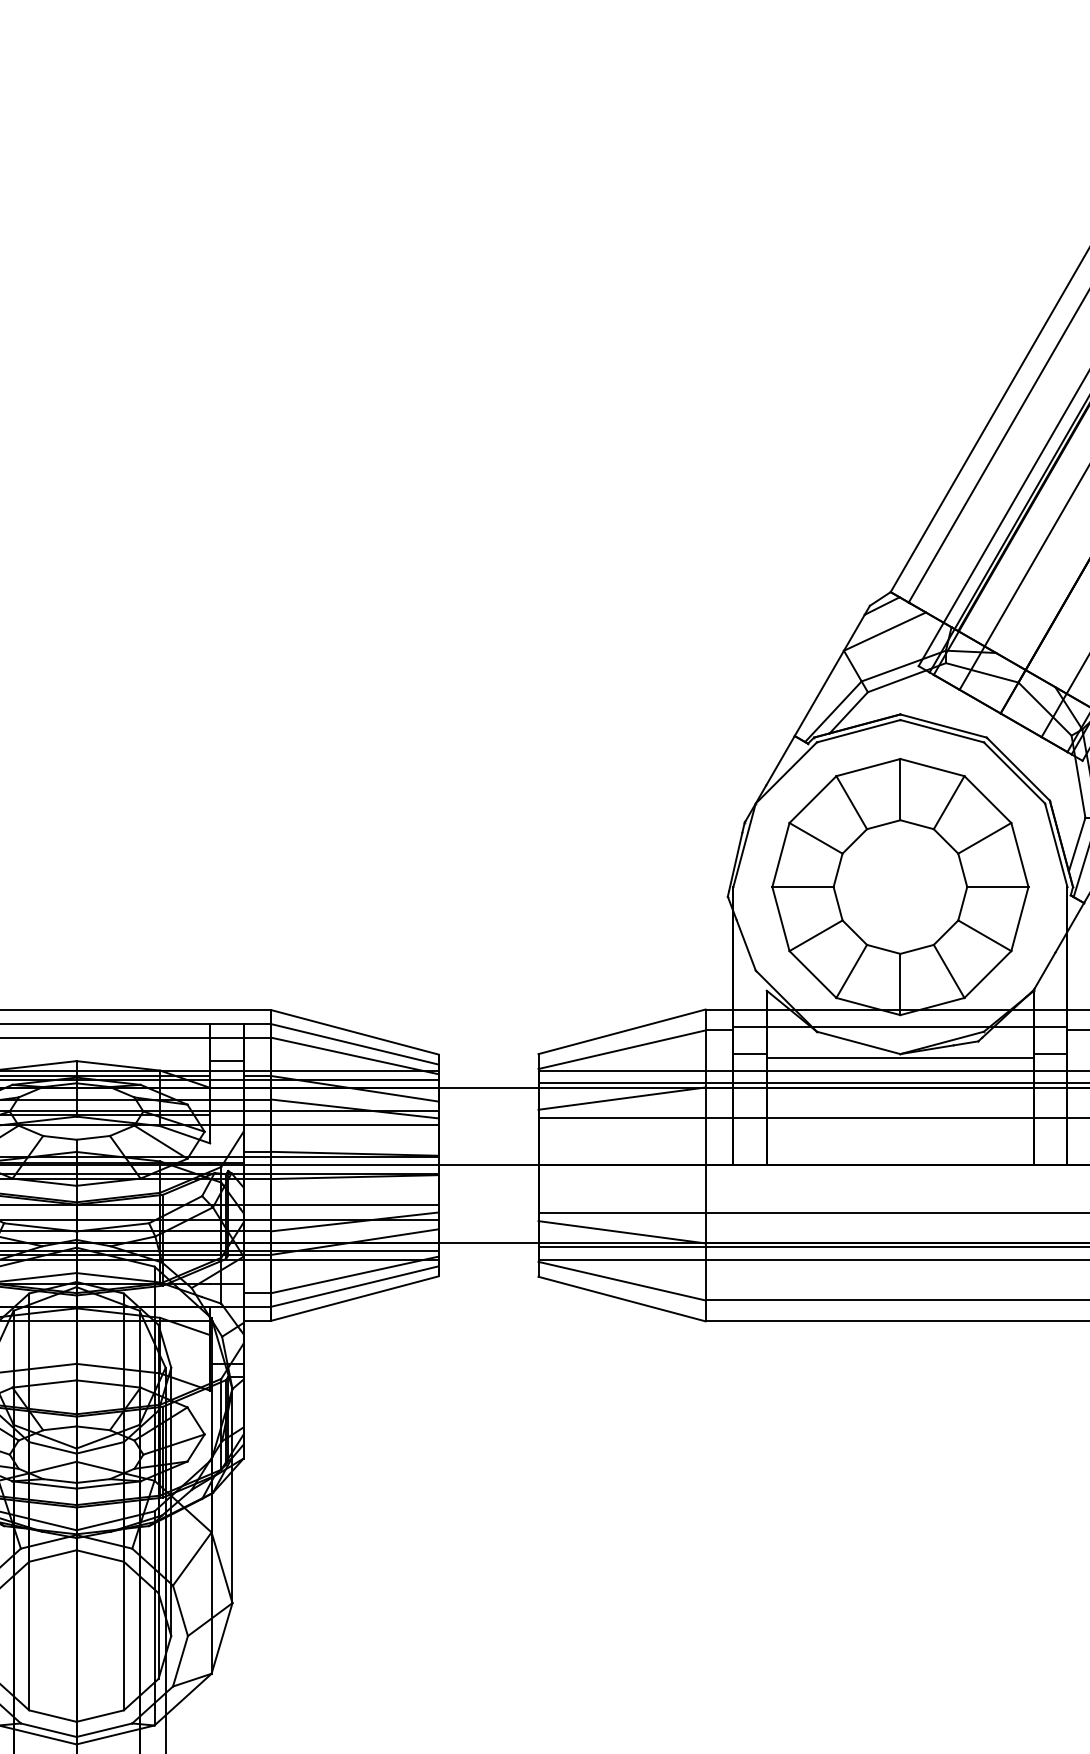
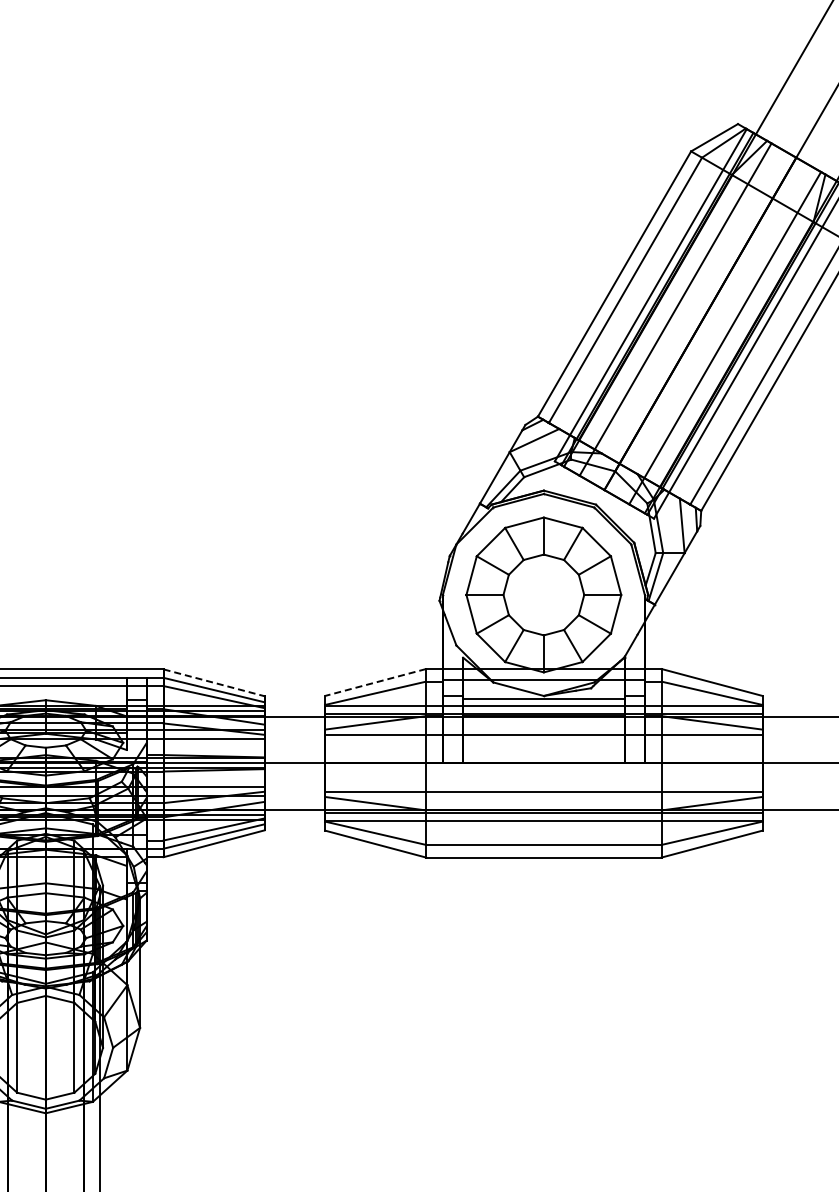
line: (355, 1031) -> (214, 682), solid -> dashed
line: (621, 1031) -> (375, 682), solid -> dashed

